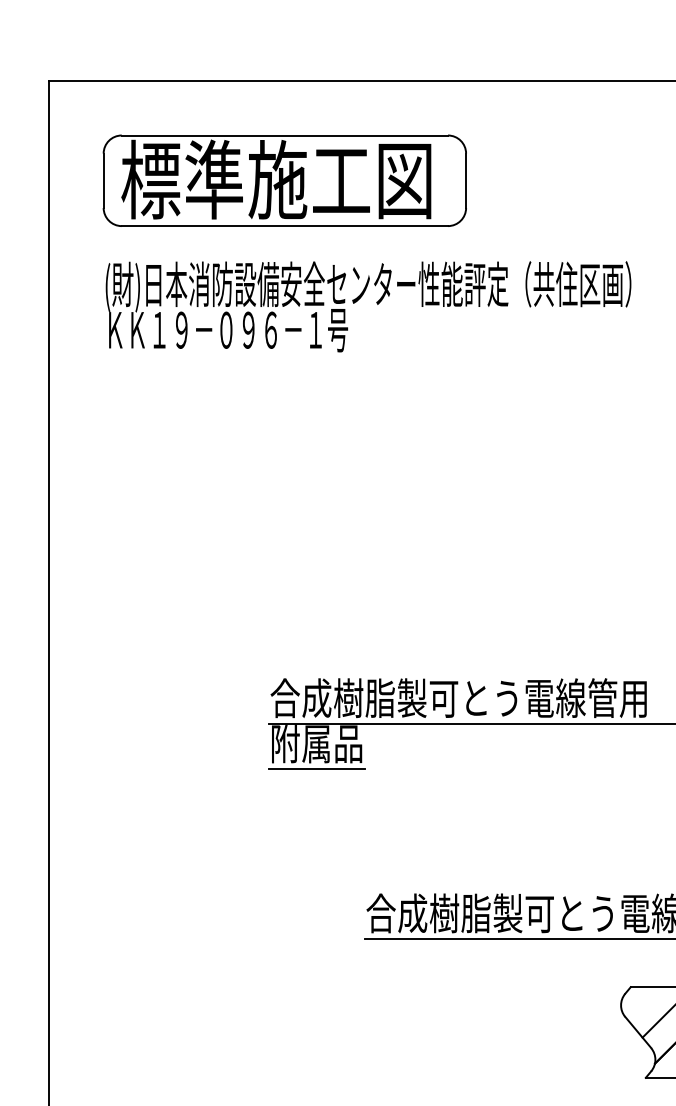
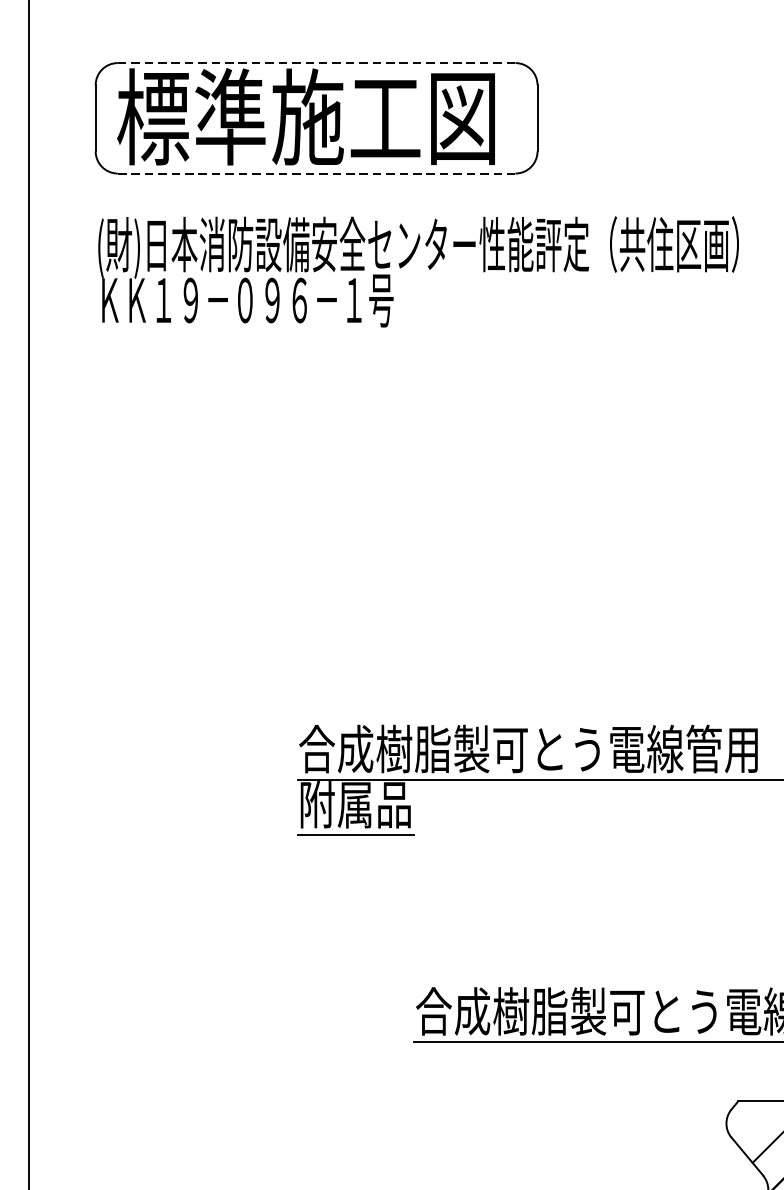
line: (285, 135) -> (317, 63), solid -> dashed
line: (284, 226) -> (316, 174), solid -> dashed

